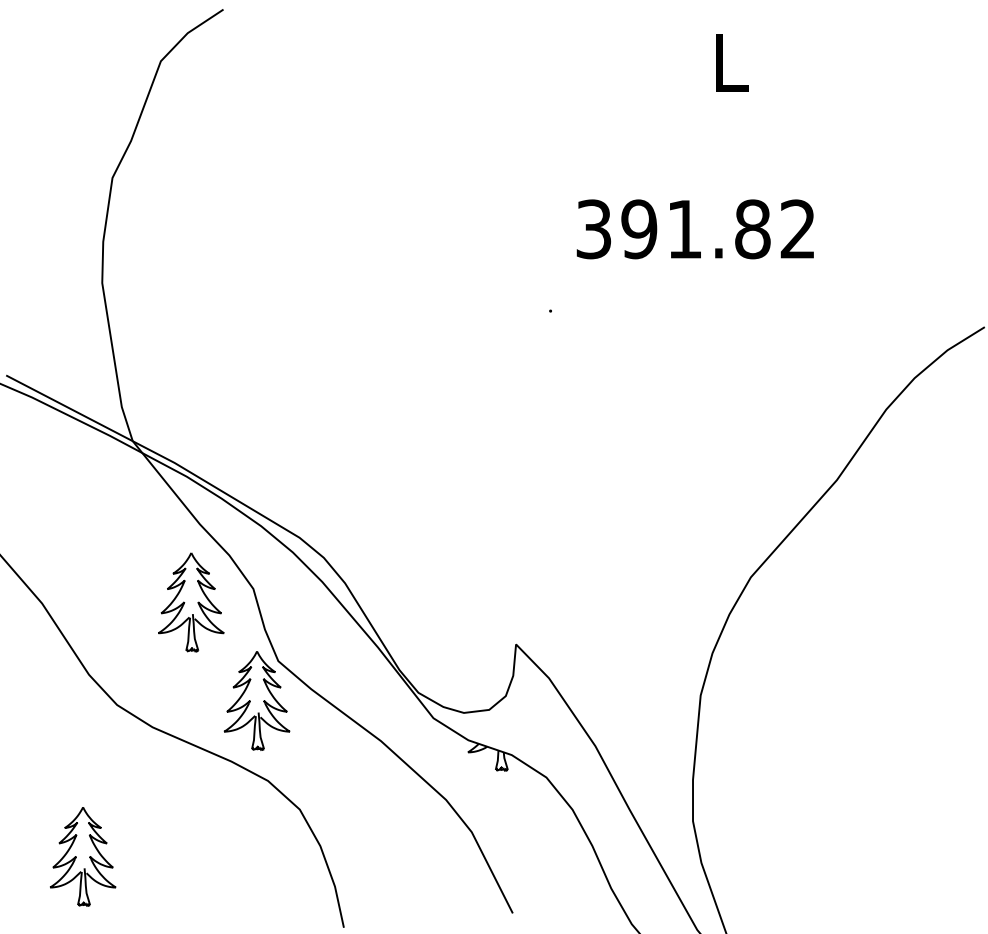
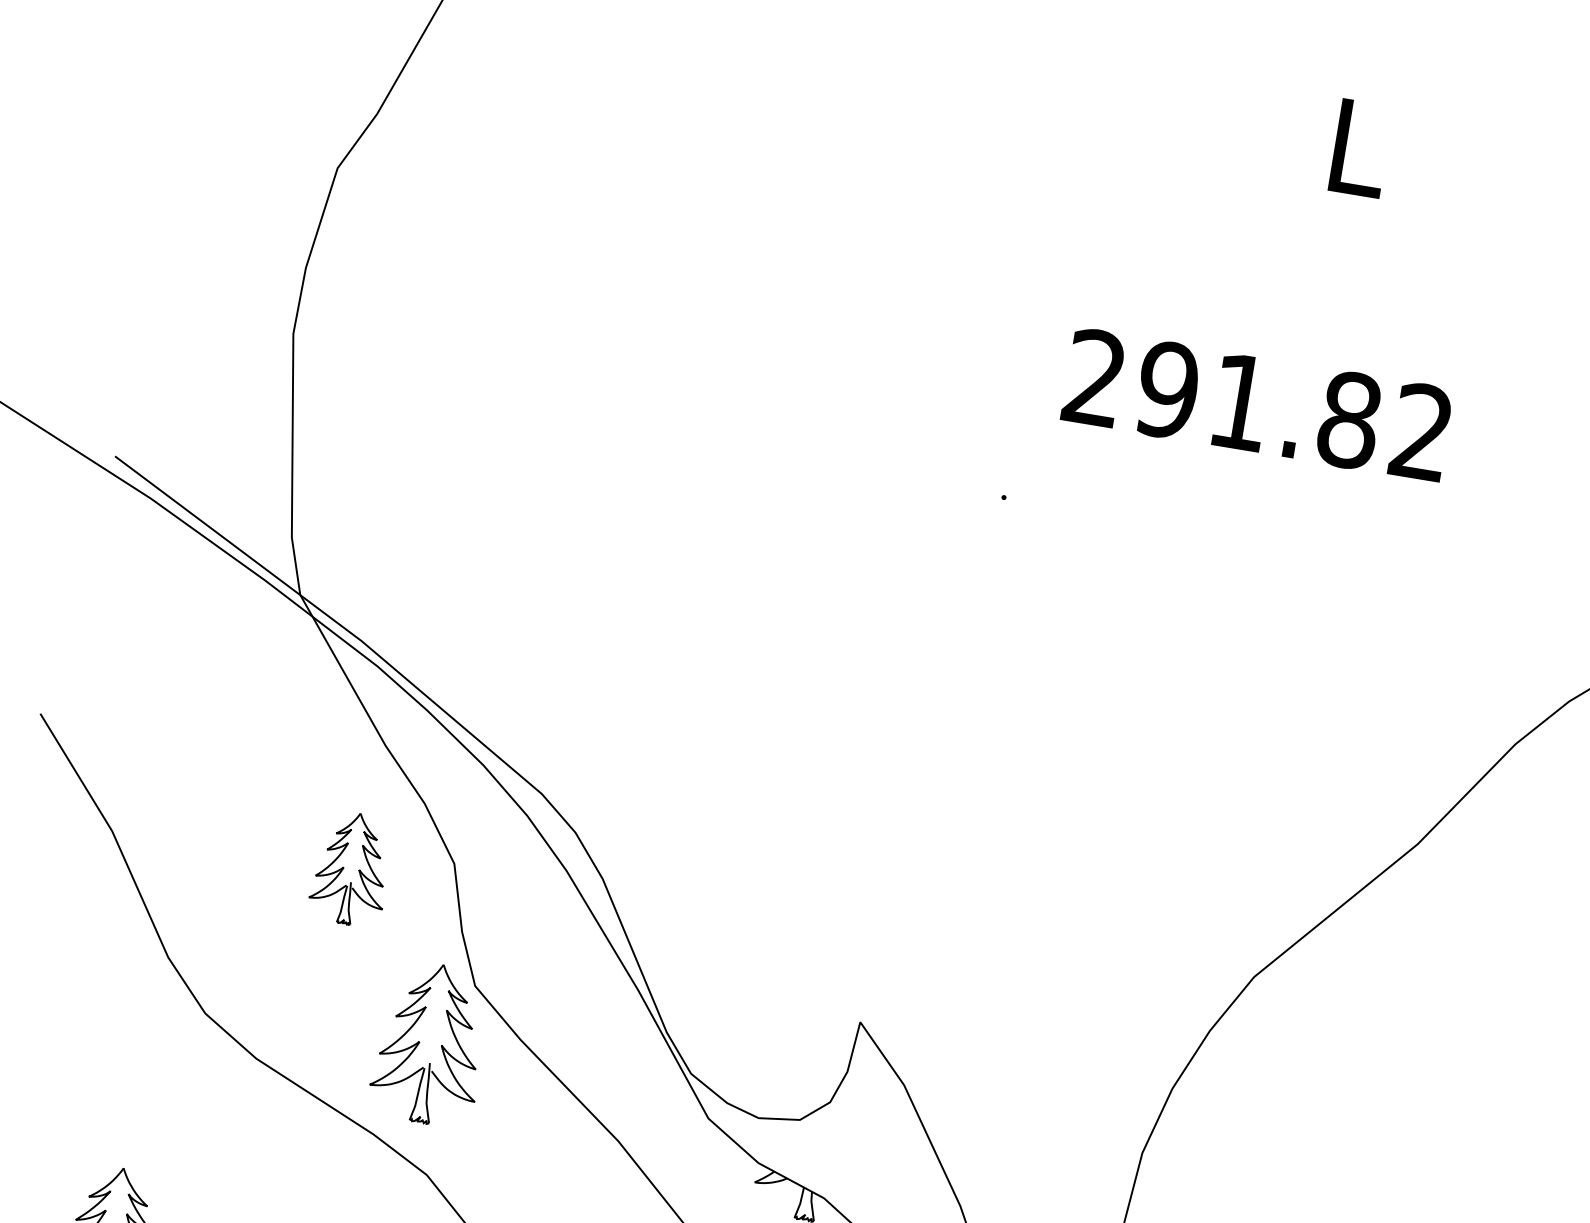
text: (593, 229) -> (1094, 378), 391.82 -> 291.82
part: (191, 602) -> (351, 869), size x0.7

